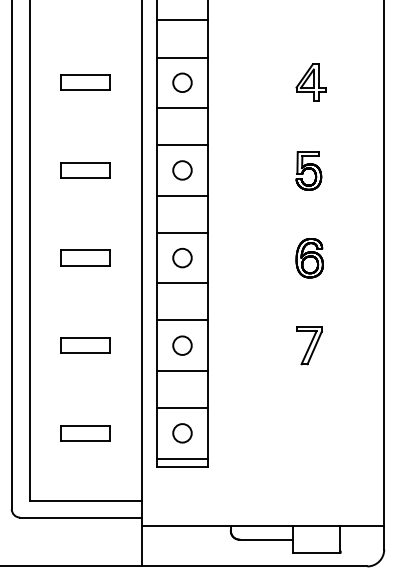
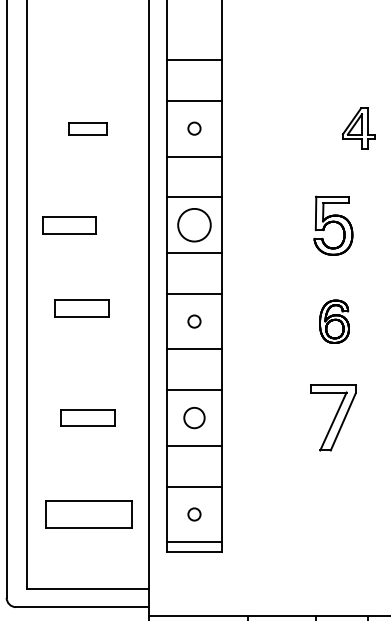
part: (85, 82) -> (87, 128), size x0.7
circle: (182, 82) -> (194, 128), size x0.6
part: (310, 82) -> (358, 128), moved
part: (85, 170) -> (69, 225), moved
circle: (182, 170) -> (194, 225), size x1.6
part: (308, 170) -> (333, 225), size x1.4
part: (85, 257) -> (81, 307), moved
circle: (182, 257) -> (194, 320), size x0.6
part: (309, 345) -> (334, 417), size x1.6
part: (85, 433) -> (87, 514), size x1.6
circle: (182, 433) -> (194, 514), size x0.6

